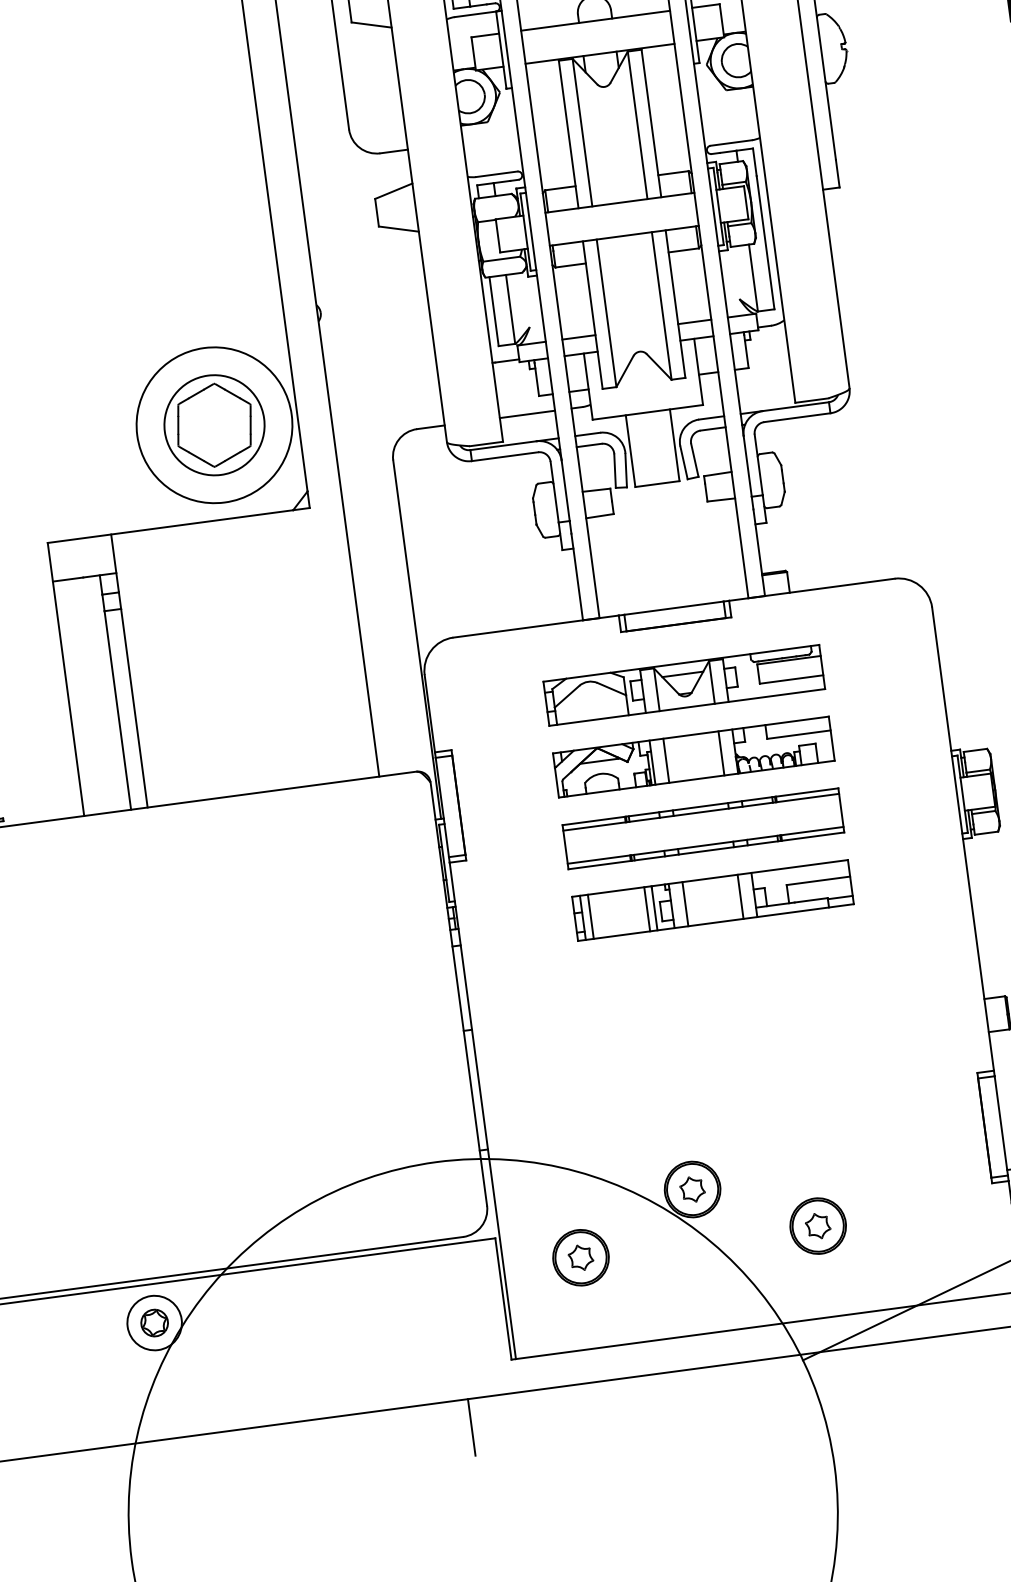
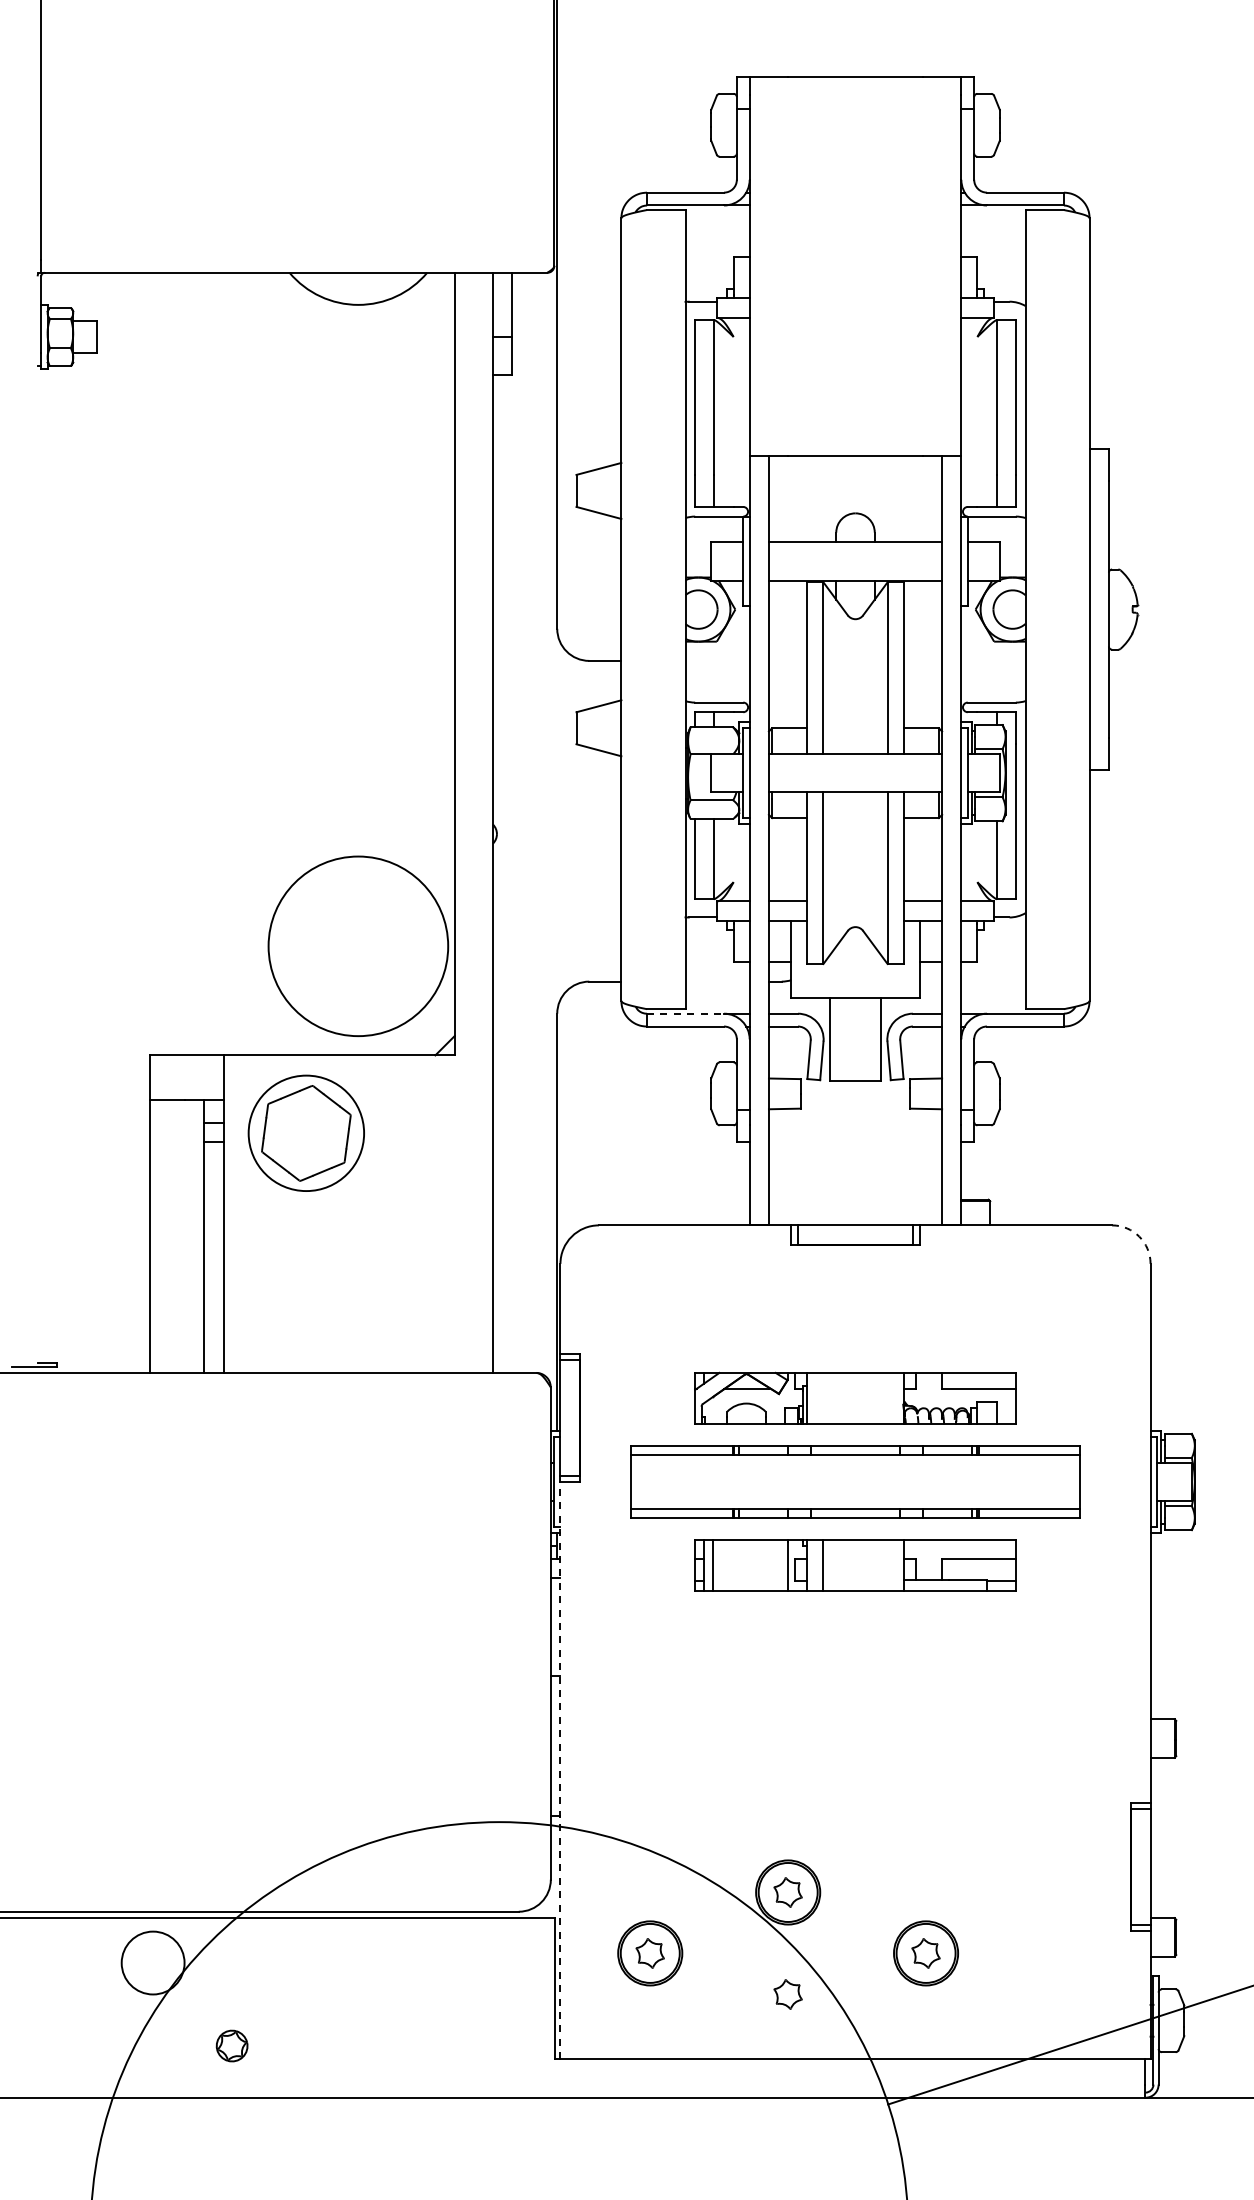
line: (527, 414) -> (717, 981), removed
part: (213, 424) -> (305, 1132), moved
line: (504, 445) -> (686, 1013), solid -> dashed
arc: (919, 585) -> (1139, 1236), solid -> dashed
part: (684, 684) -> (855, 1314), removed
line: (721, 753) -> (887, 1398), removed
line: (666, 760) -> (823, 1398), removed
part: (703, 828) -> (855, 1481), size x1.4
line: (740, 896) -> (887, 1565), removed
line: (647, 909) -> (779, 1565), removed
line: (482, 1110) -> (560, 1770), solid -> dashed
part: (703, 1277) -> (787, 1994), added
part: (154, 1322) -> (231, 2045), moved
line: (471, 1427) -> (499, 2130), removed

